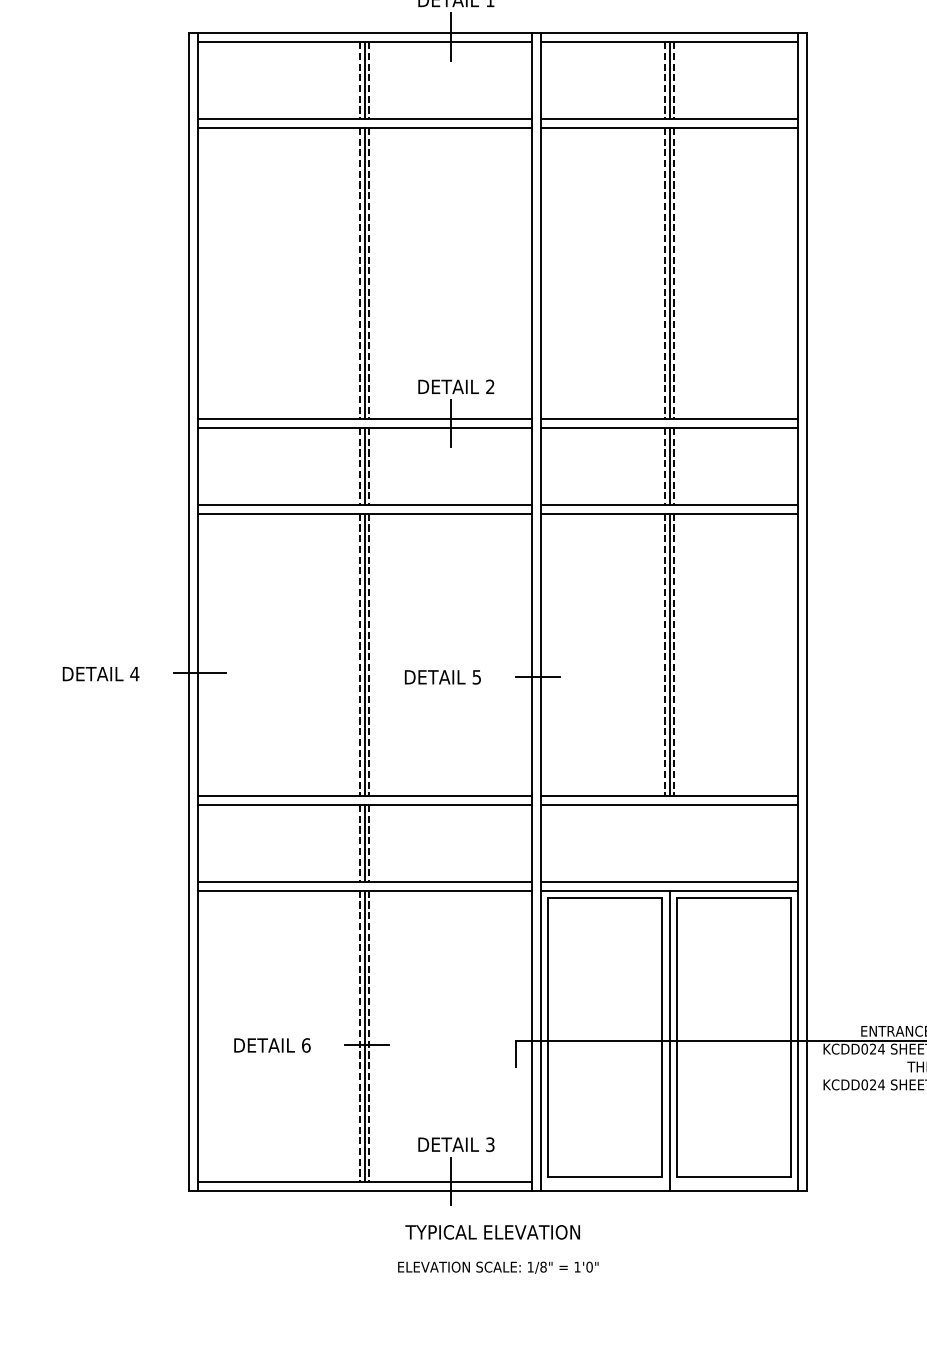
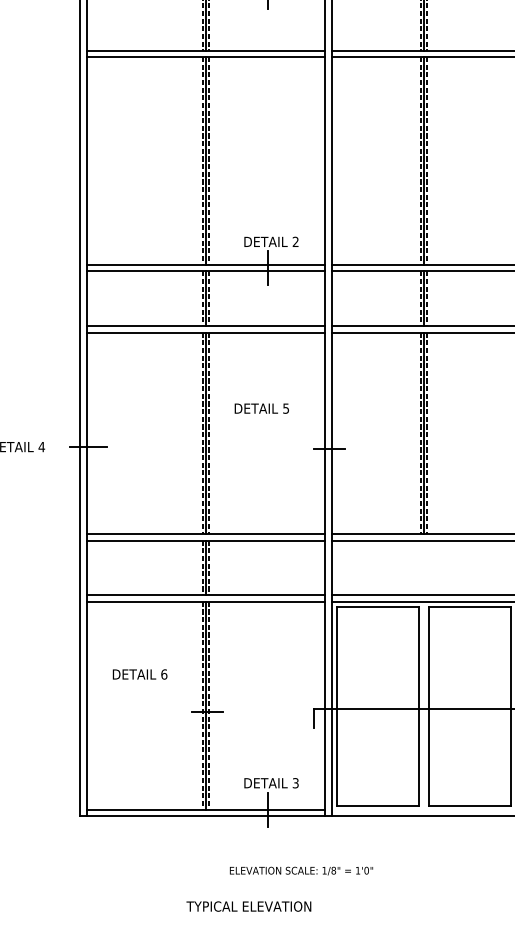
text: (442, 677) -> (261, 408), moved
line: (669, 1040) -> (423, 708), removed
text: (272, 1045) -> (140, 674), moved
text: (492, 1232) -> (248, 906), moved

